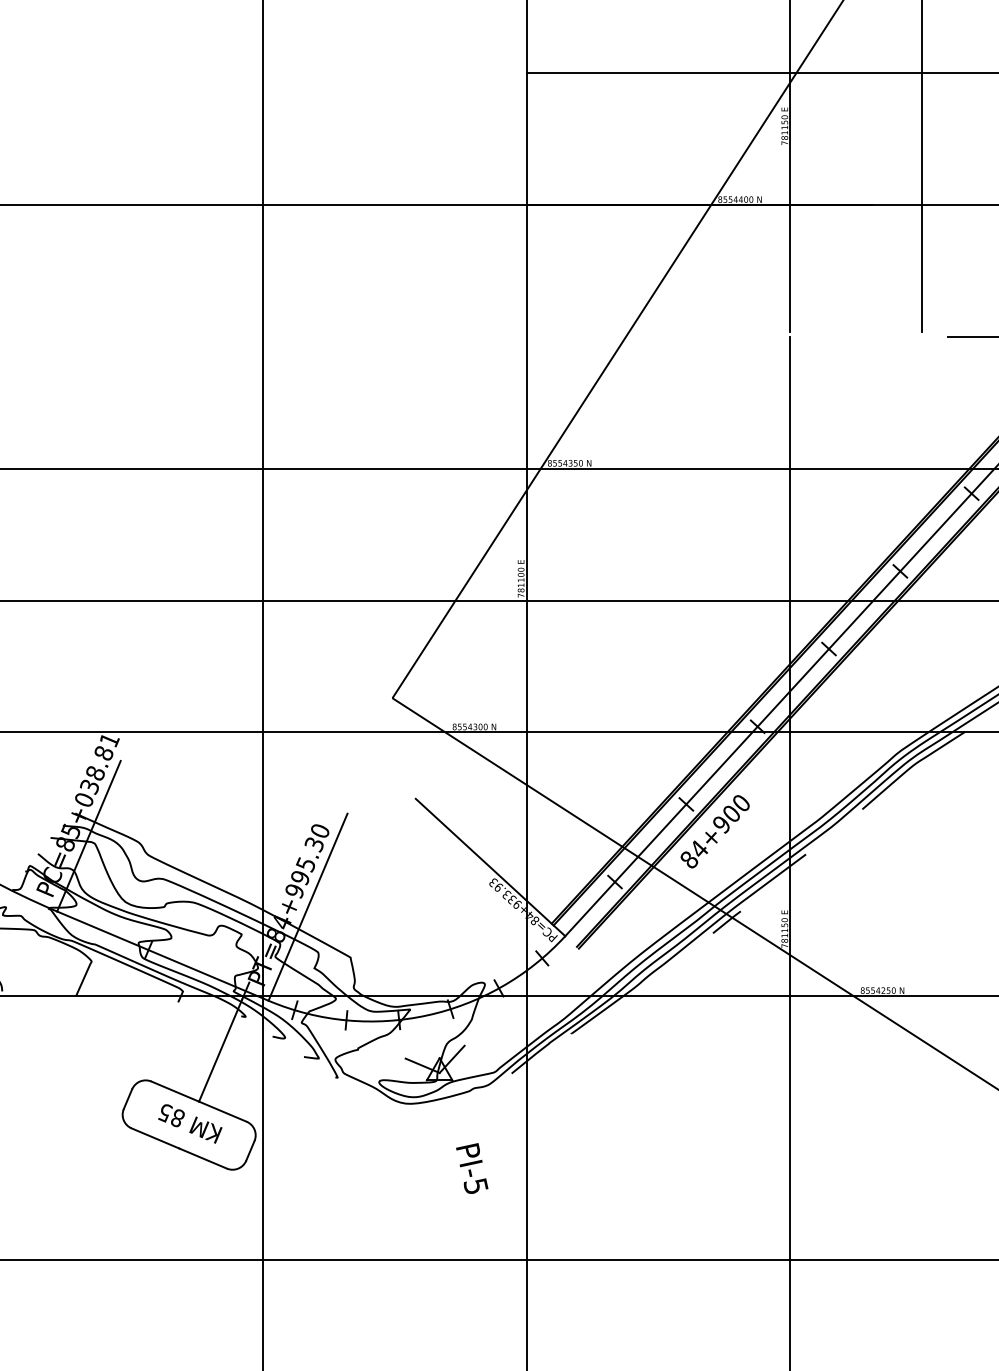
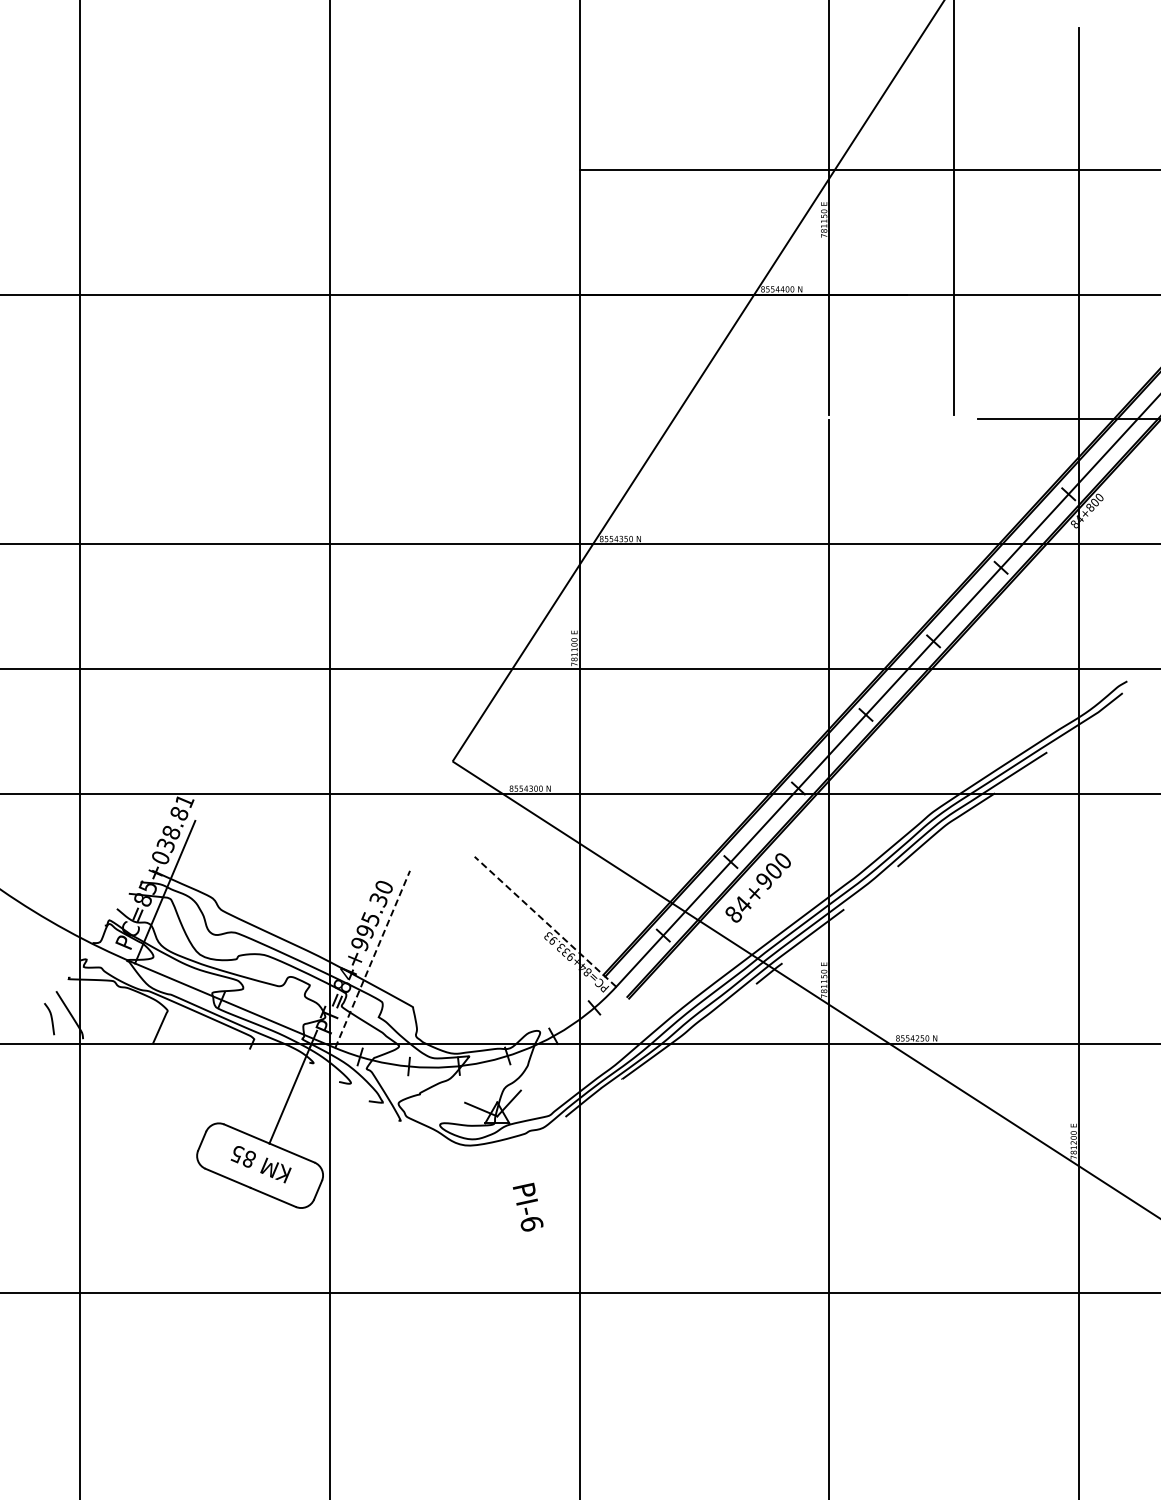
line: (490, 867) -> (545, 921), solid -> dashed
line: (307, 906) -> (372, 958), solid -> dashed
text: (475, 1186) -> (531, 1223), PI-5 -> PI-6

